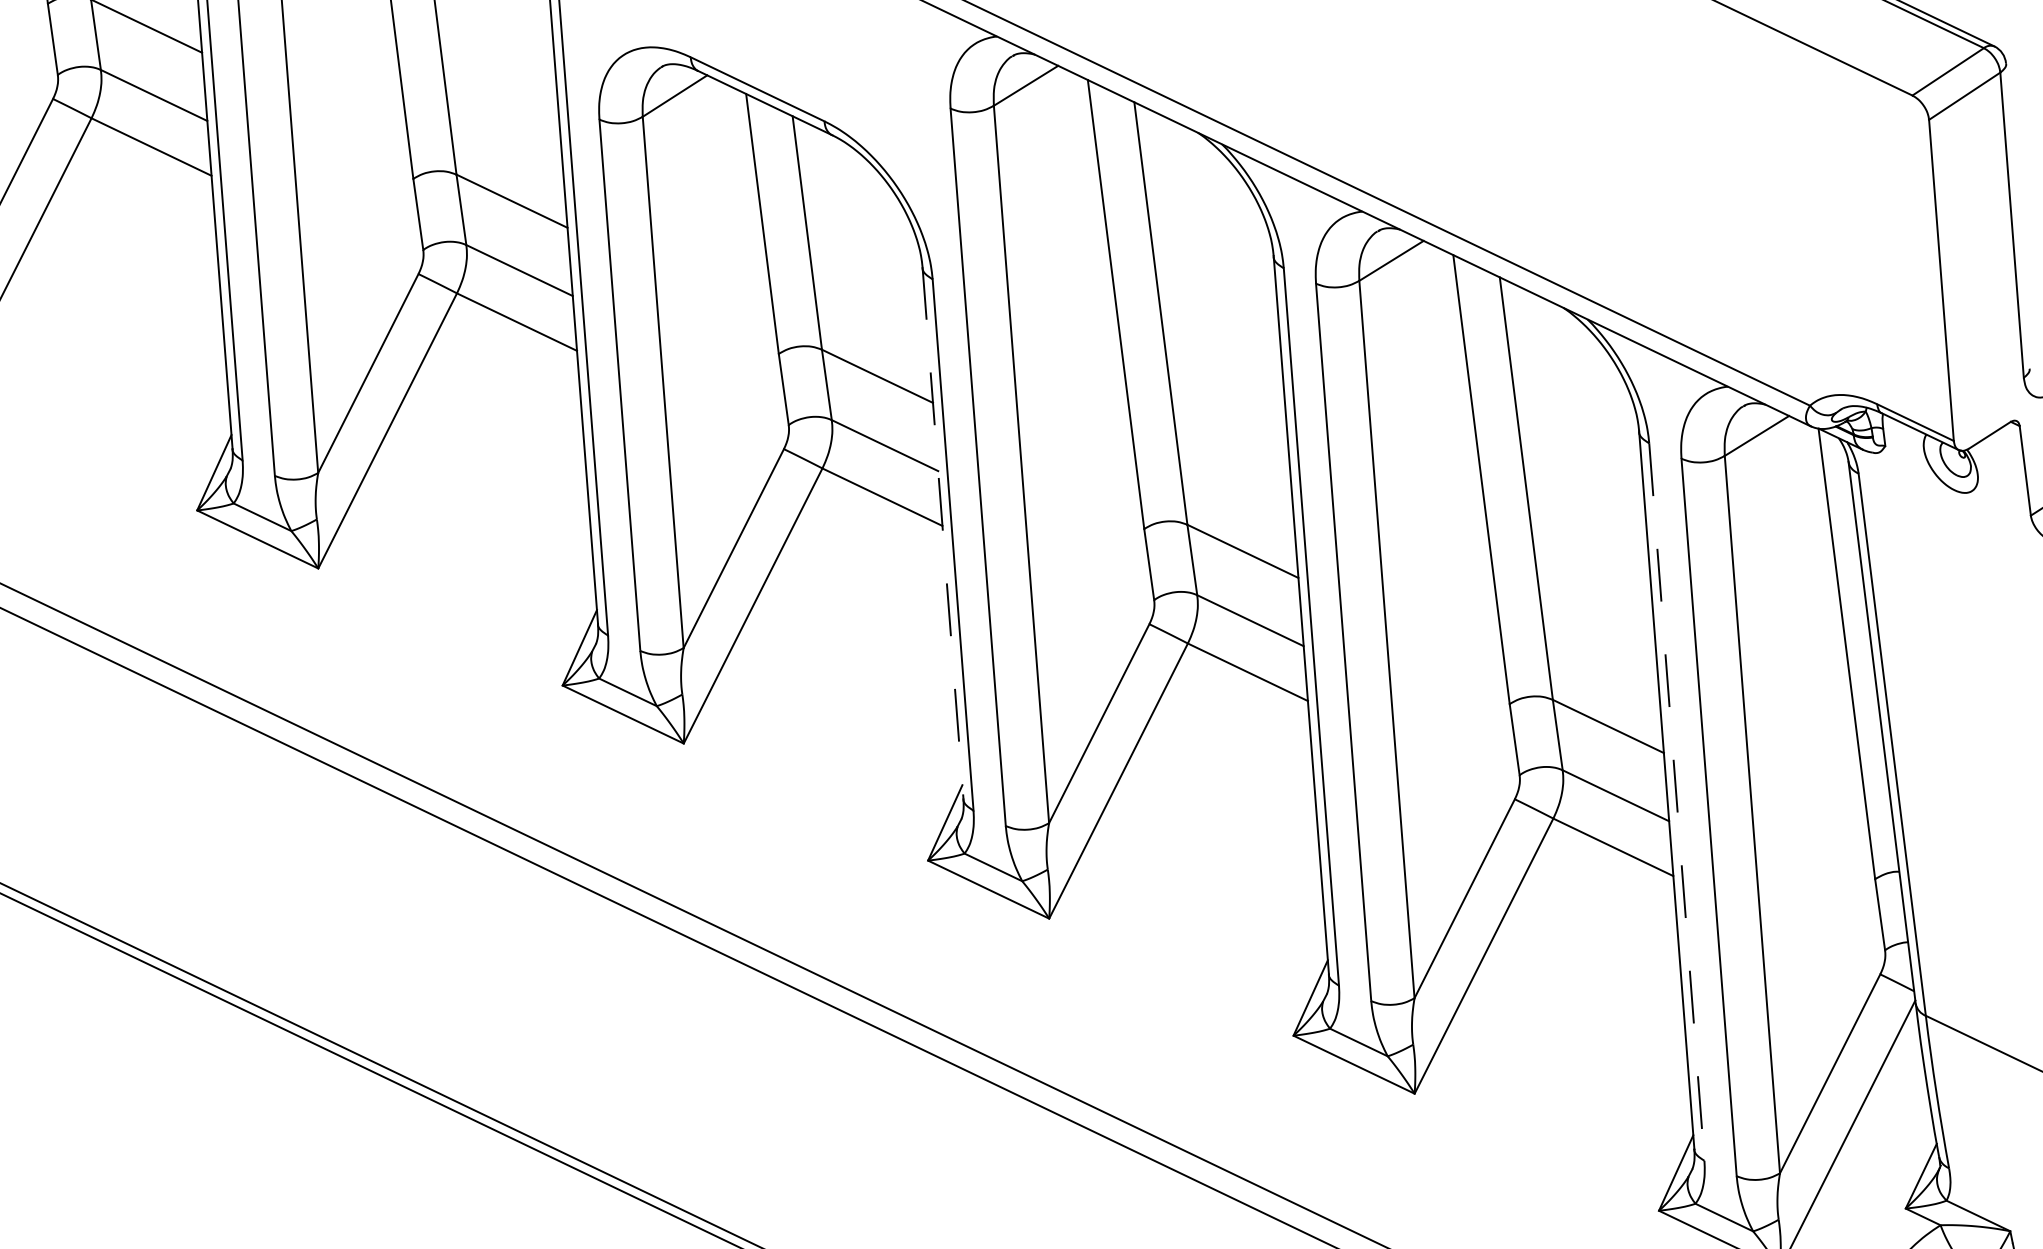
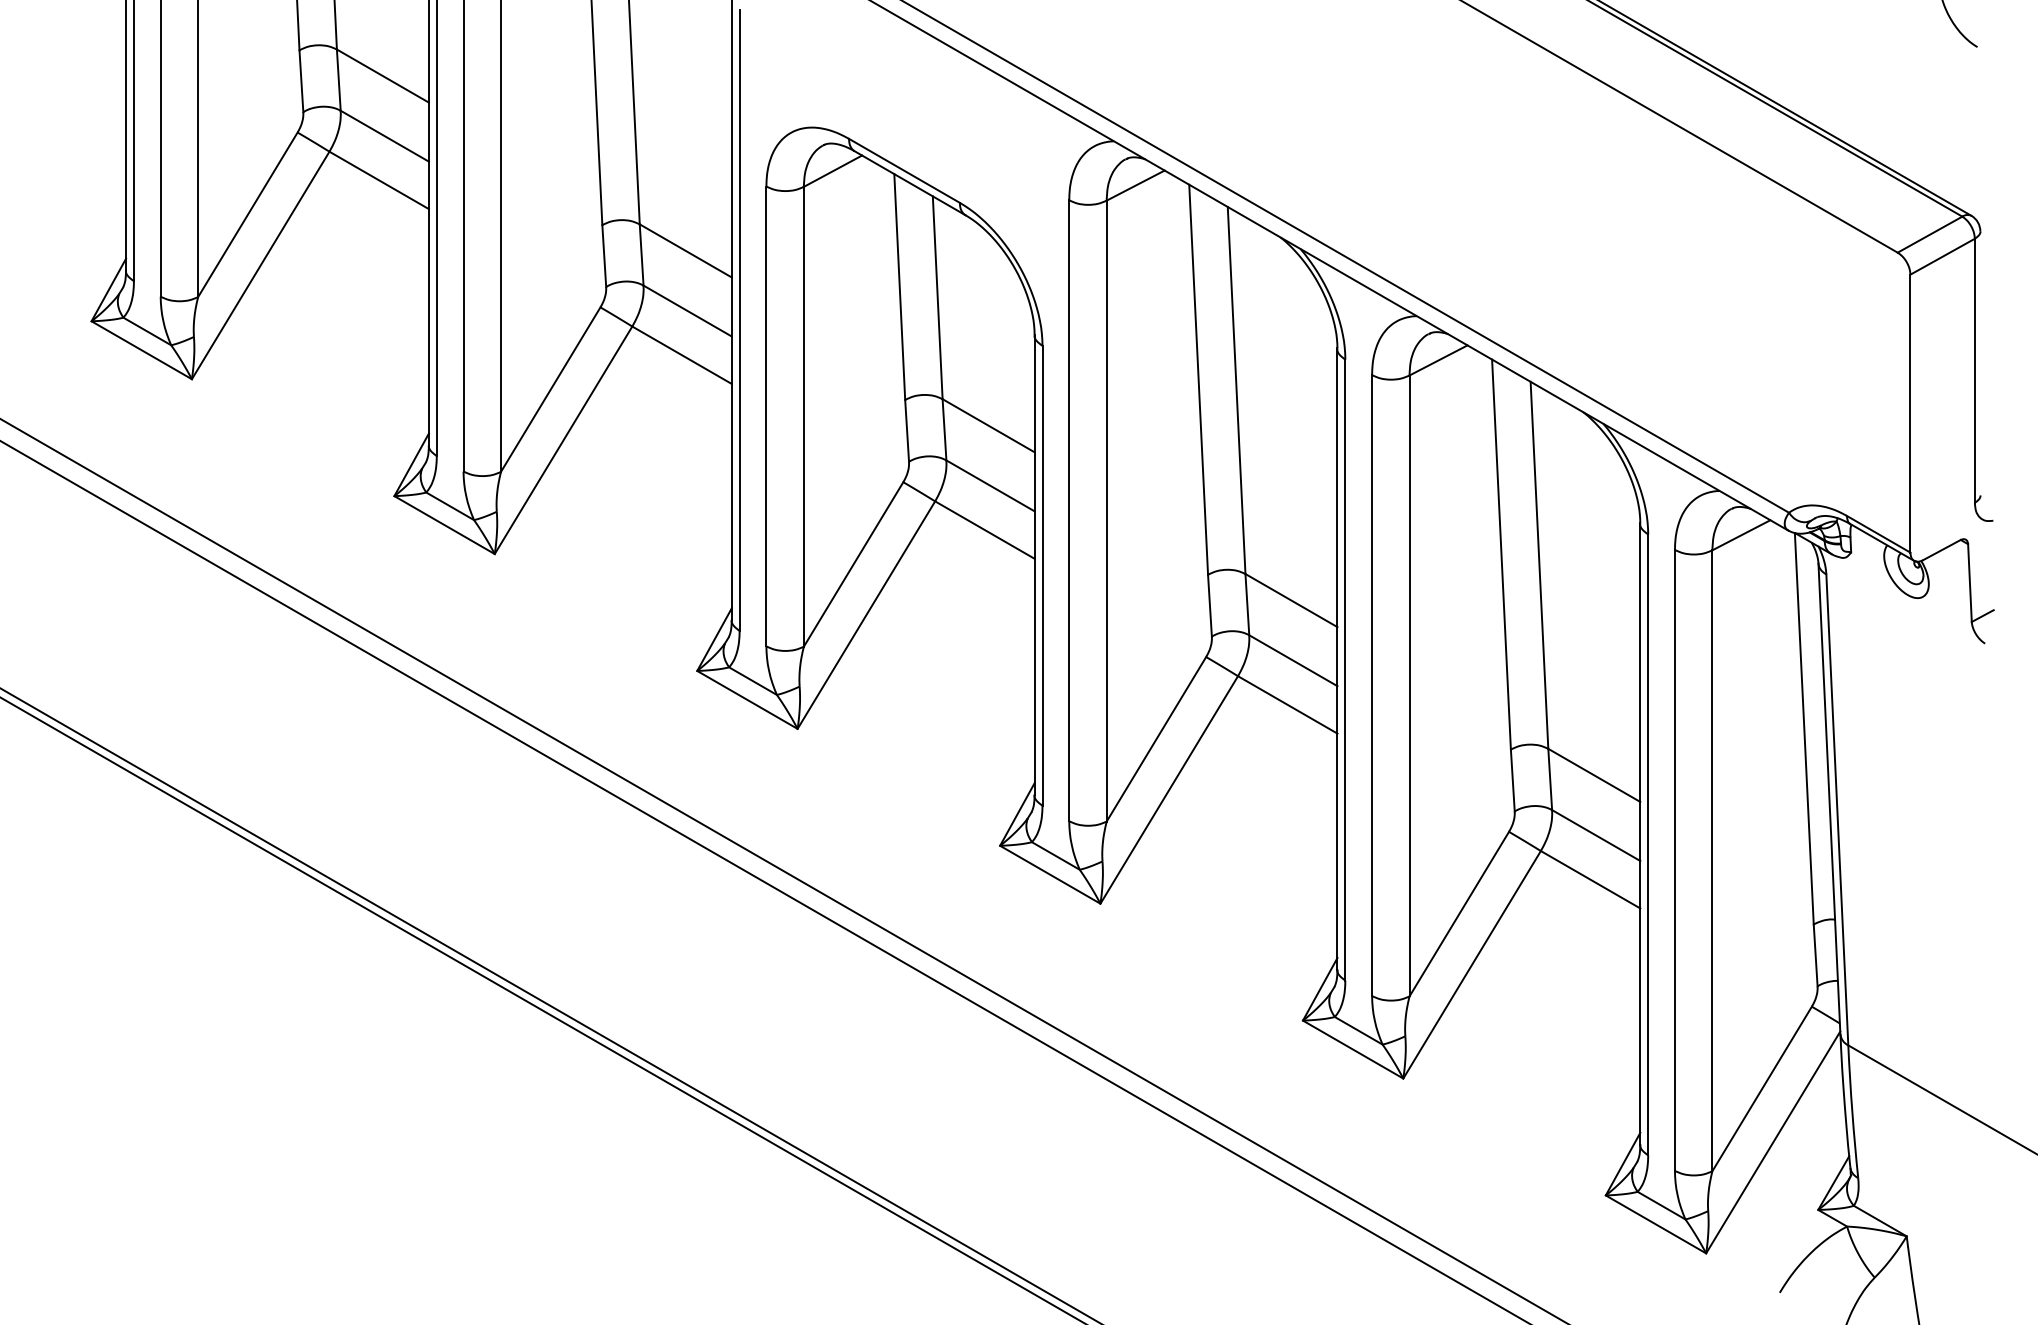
line: (942, 533) -> (1034, 565), dashed -> solid
line: (1677, 802) -> (1648, 845), dashed -> solid

